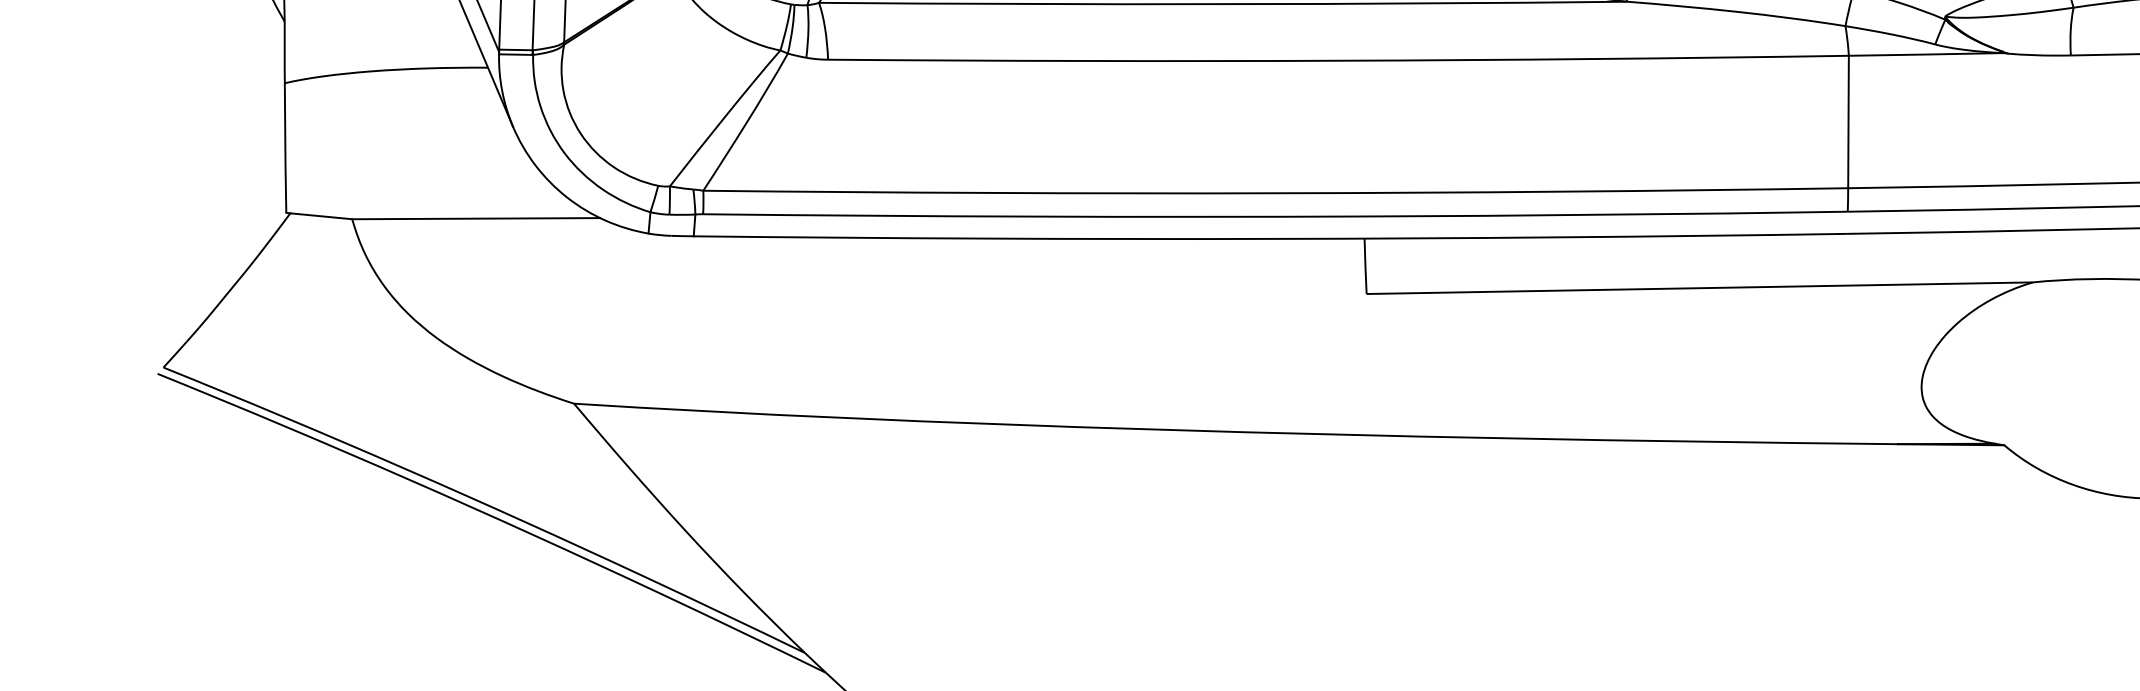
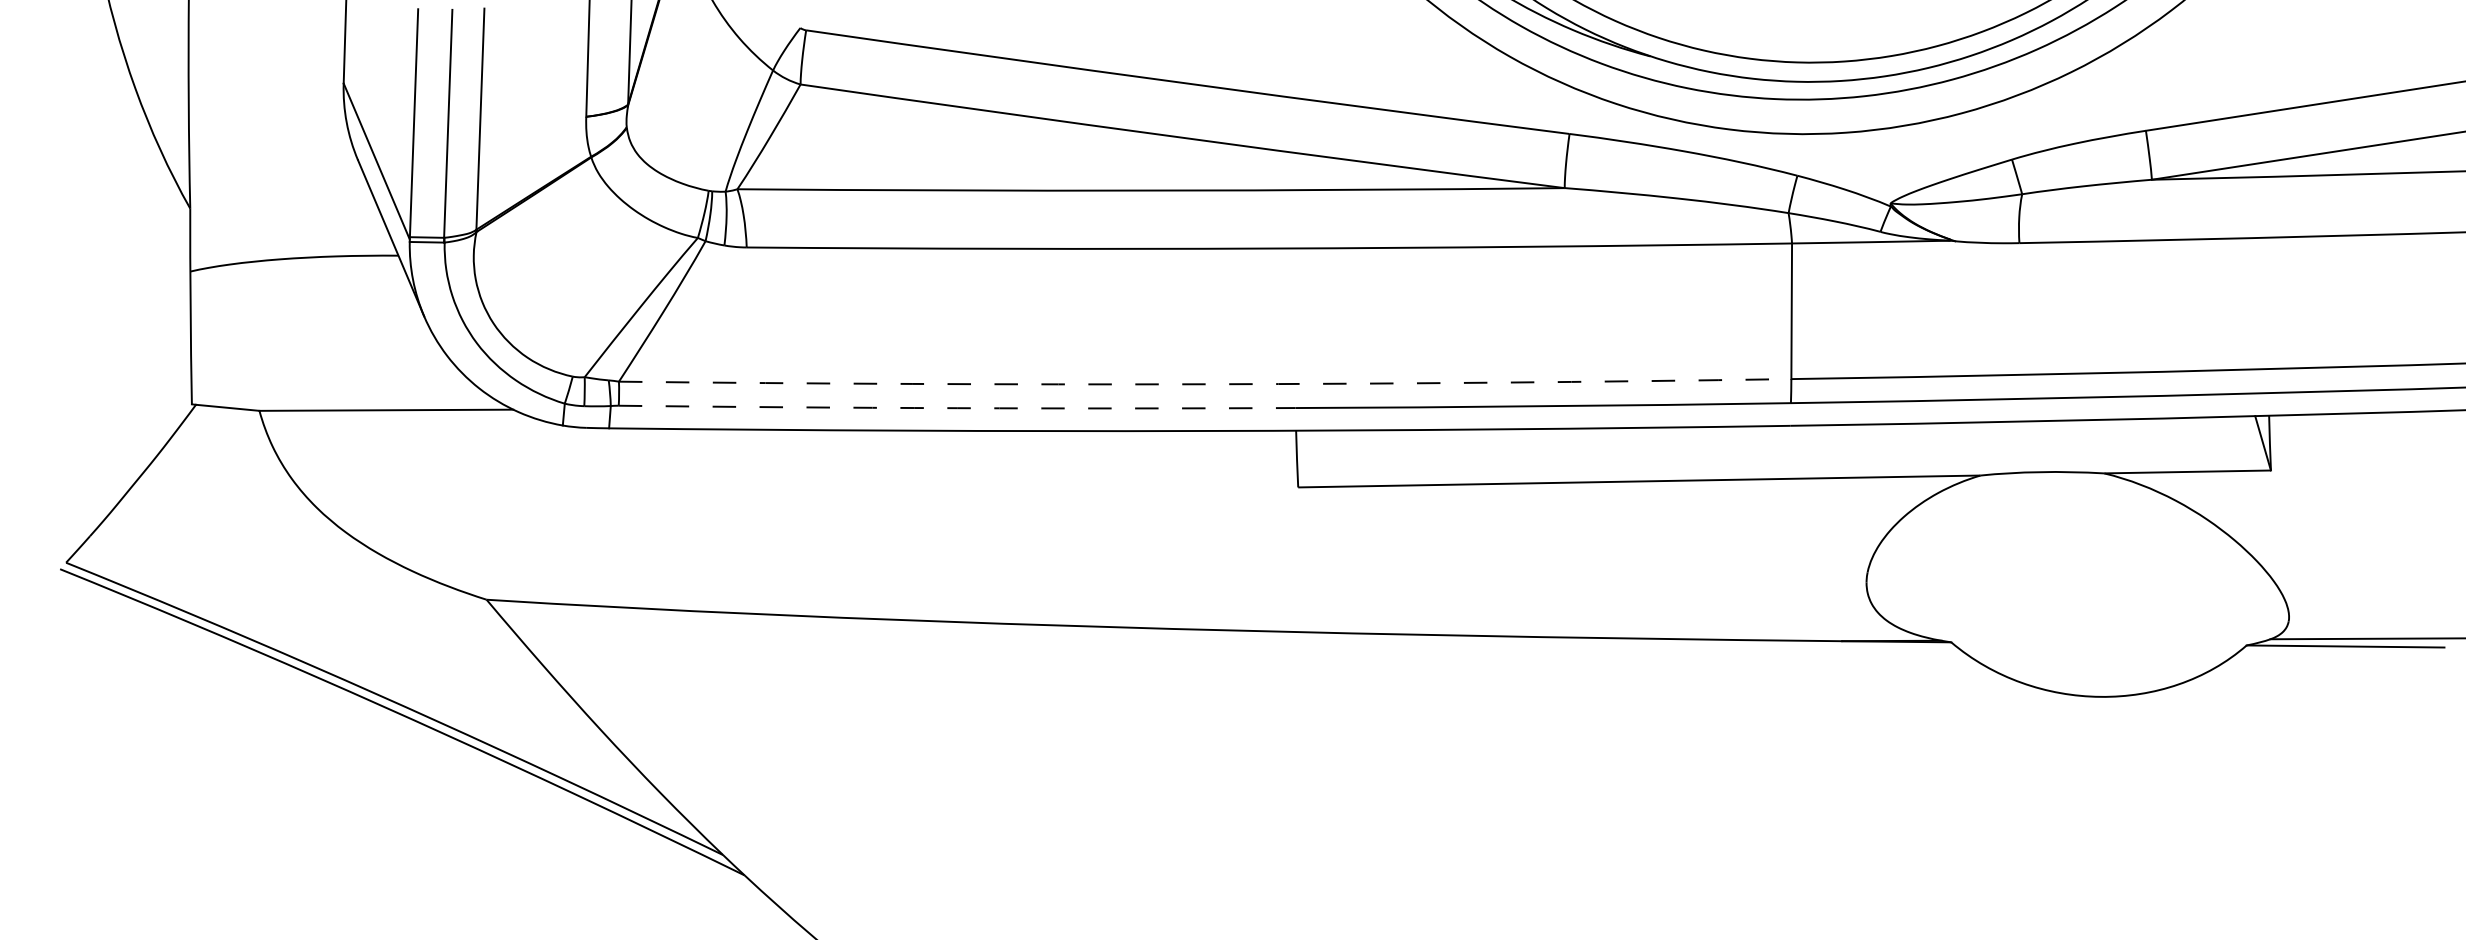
arc: (1276, 193) -> (1205, 384), solid -> dashed
arc: (1033, 216) -> (957, 408), solid -> dashed

